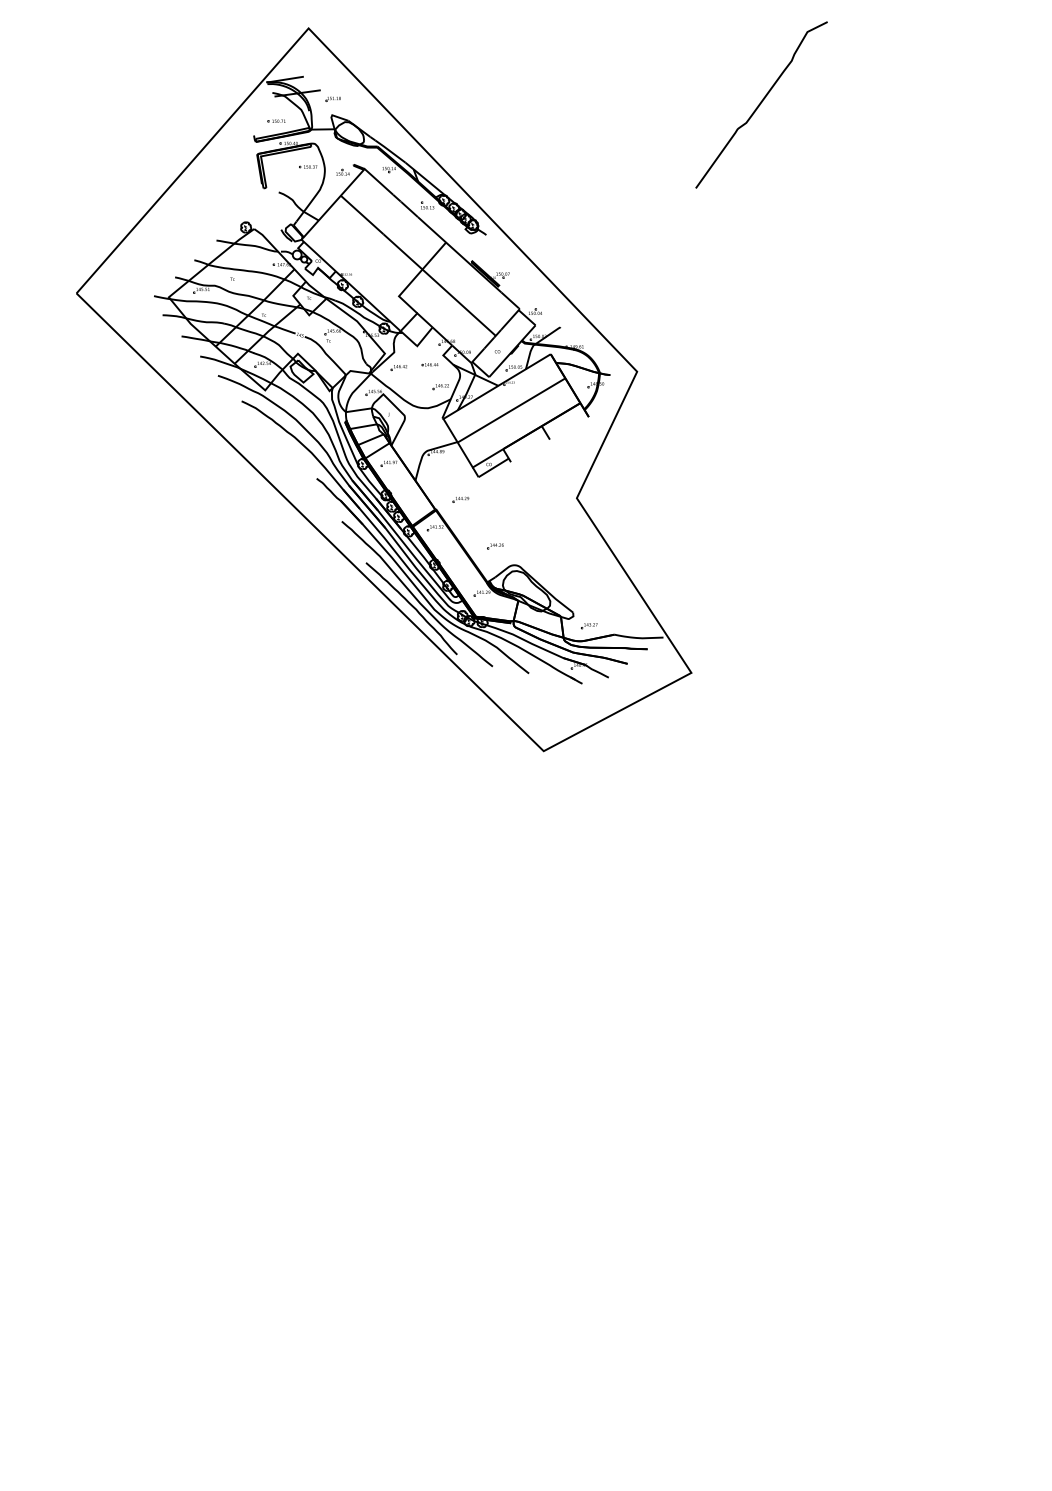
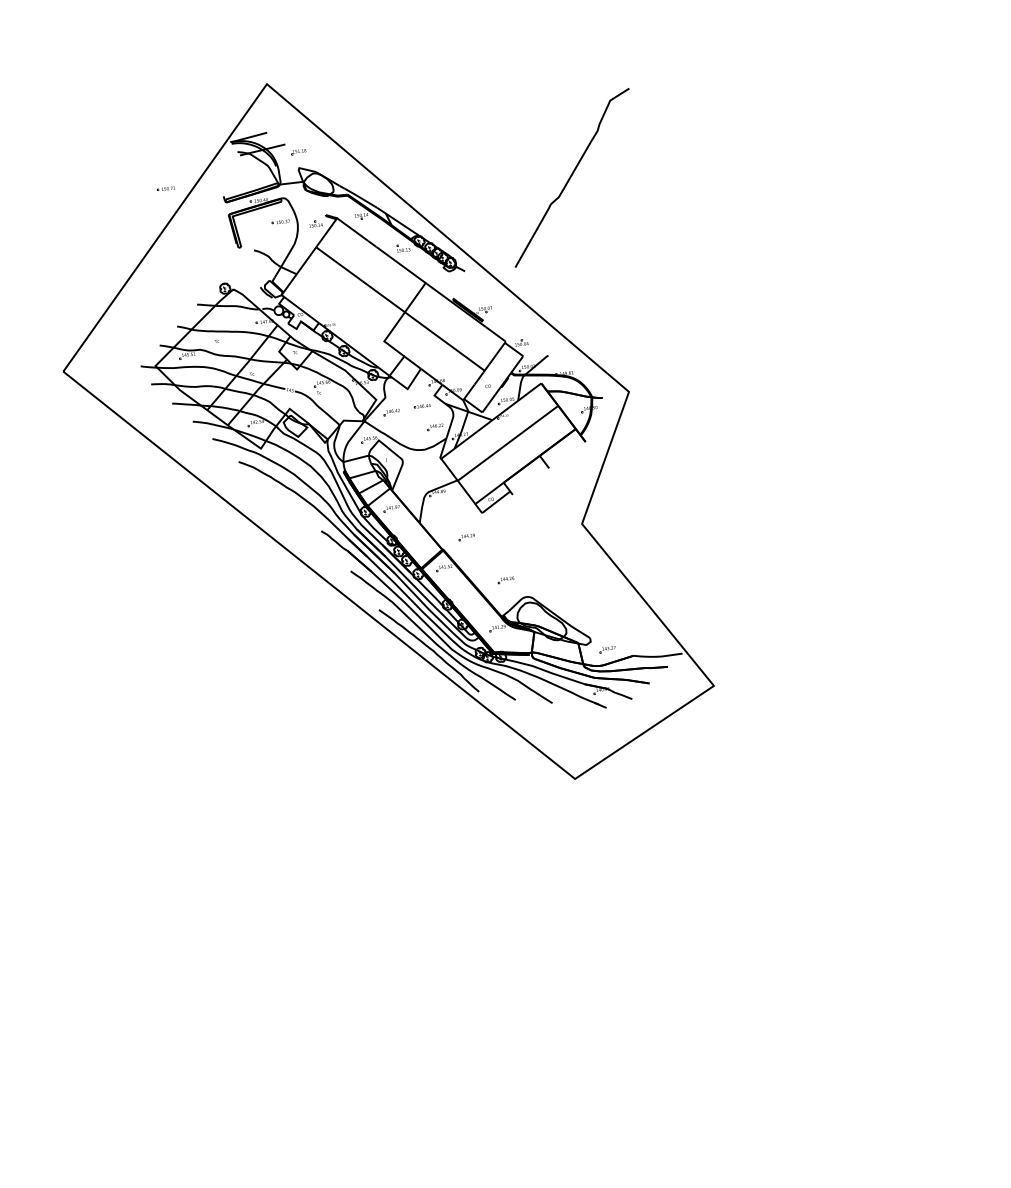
curve: (761, 103) -> (571, 176), moved
part: (276, 120) -> (165, 188), moved

